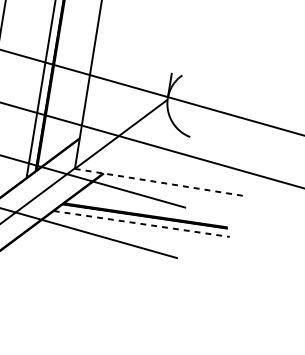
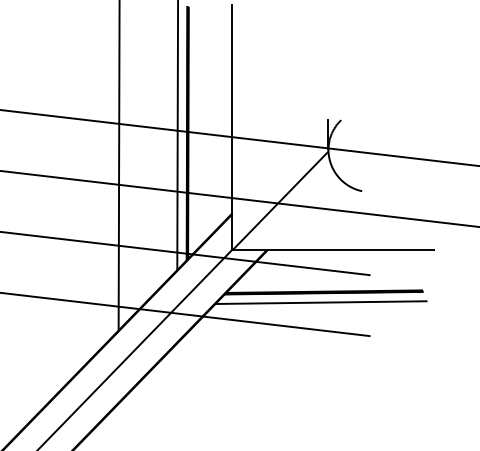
line: (158, 182) -> (333, 250), dashed -> solid
line: (141, 223) -> (321, 302), dashed -> solid

